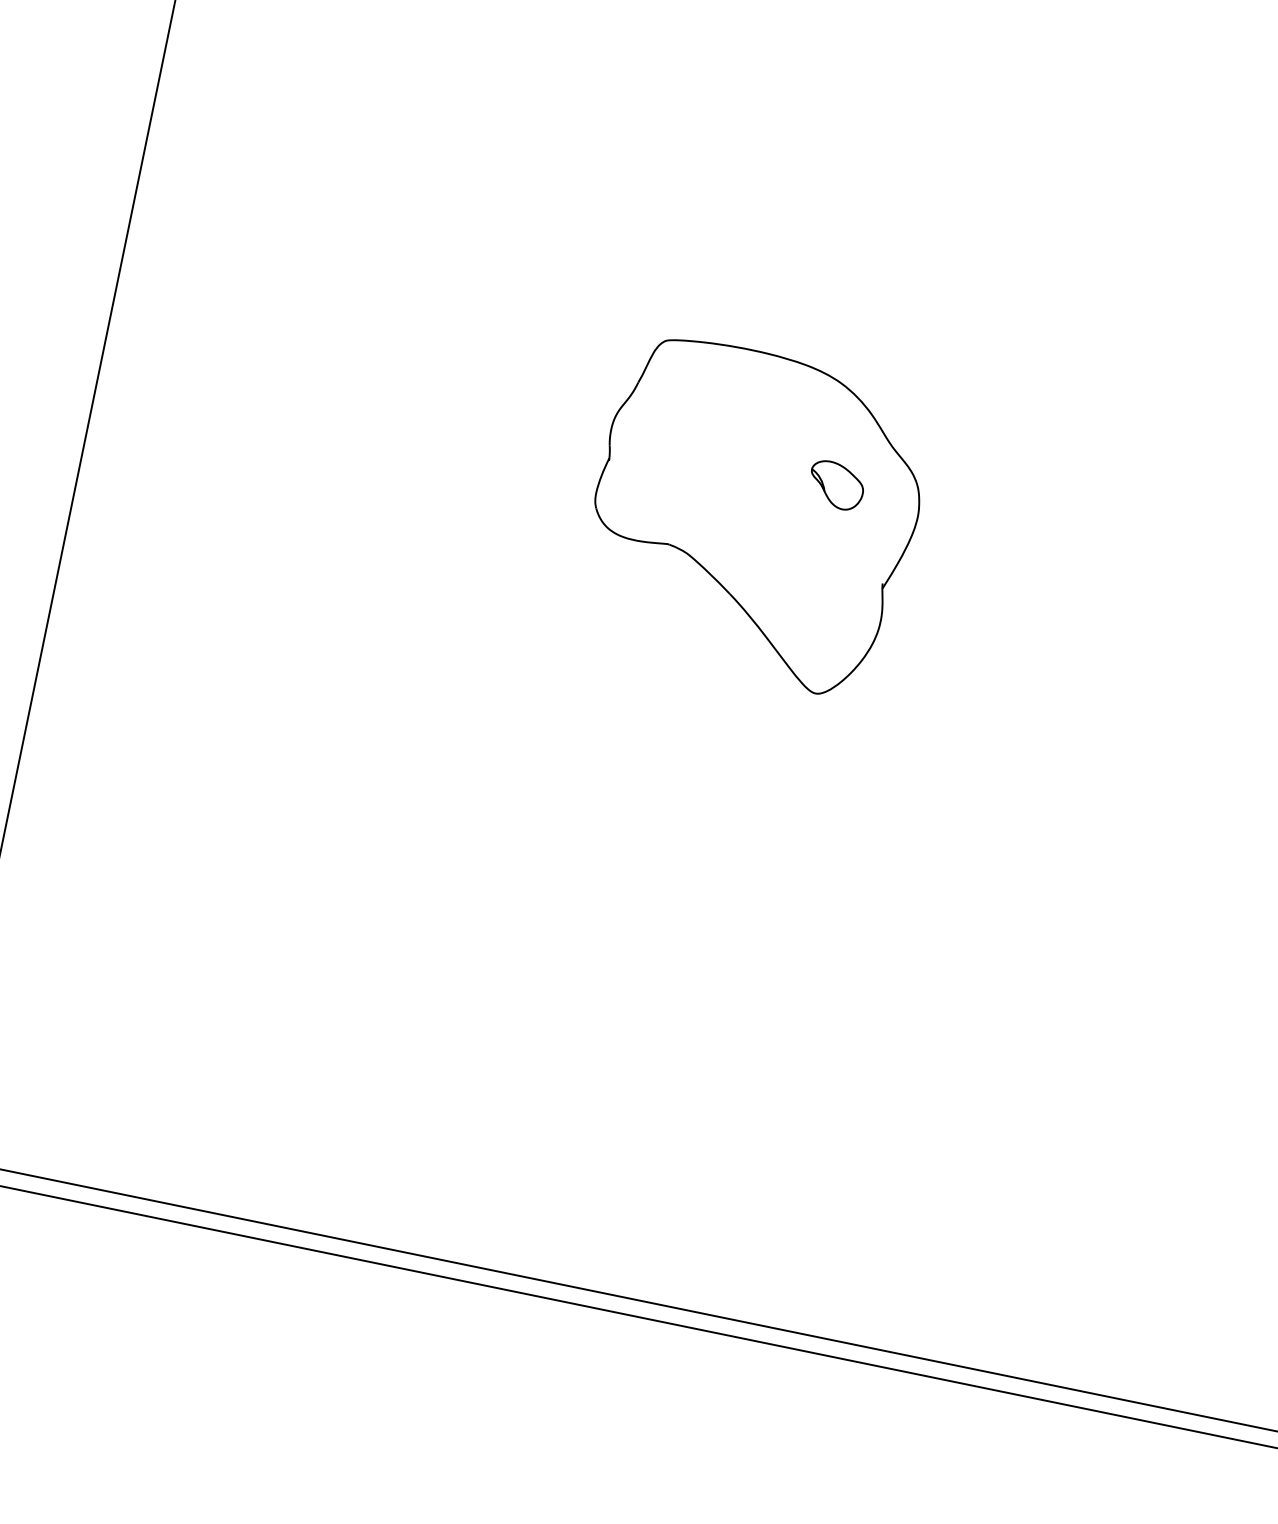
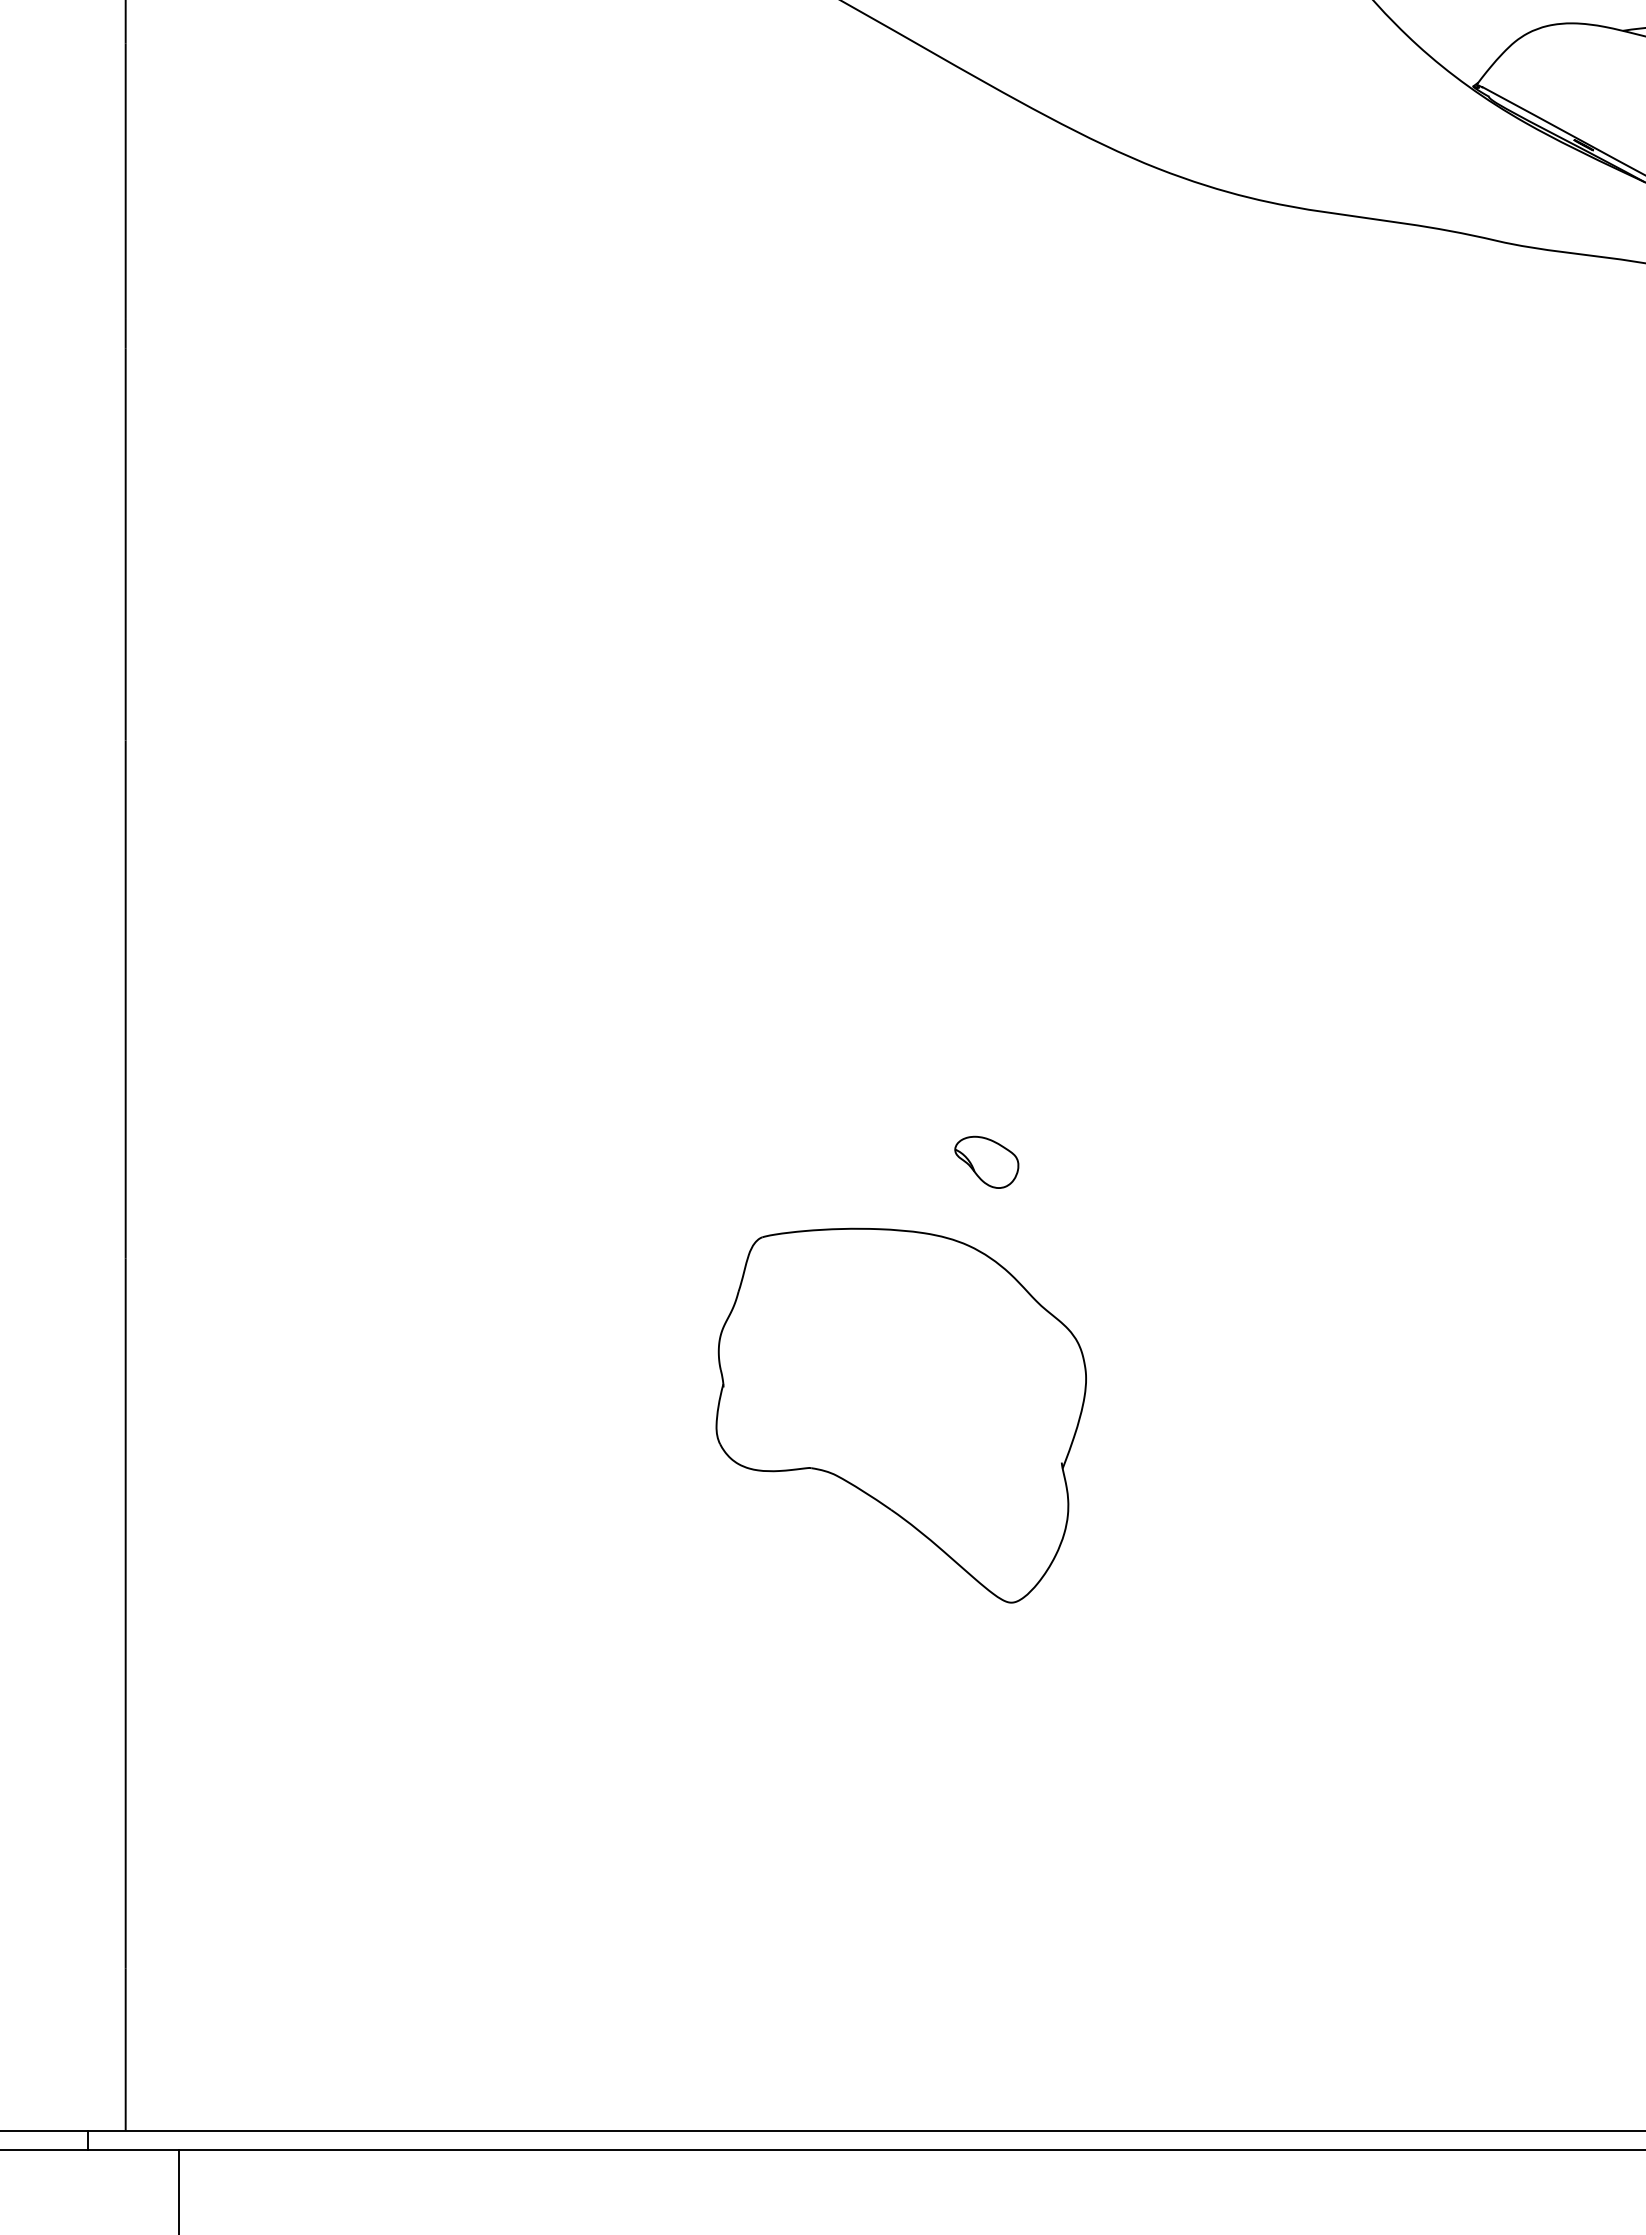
part: (754, 515) -> (900, 1415), moved

